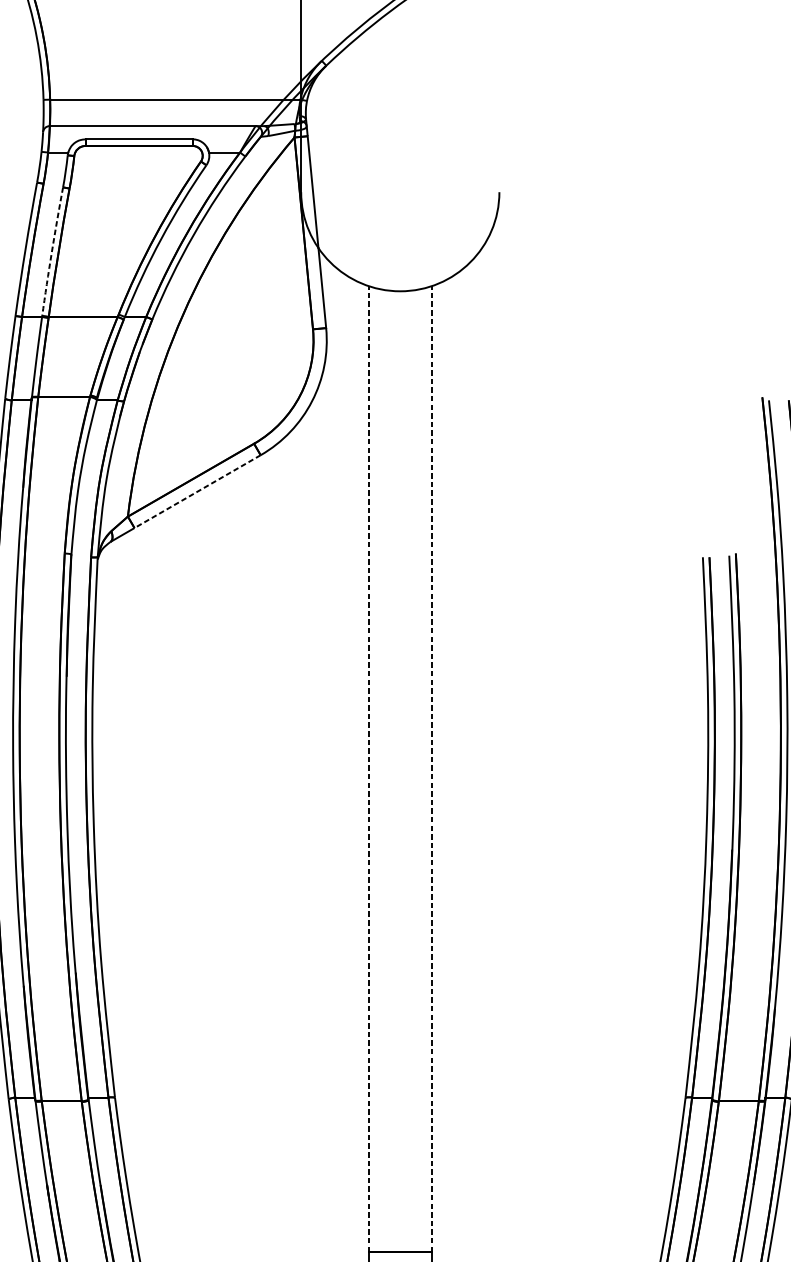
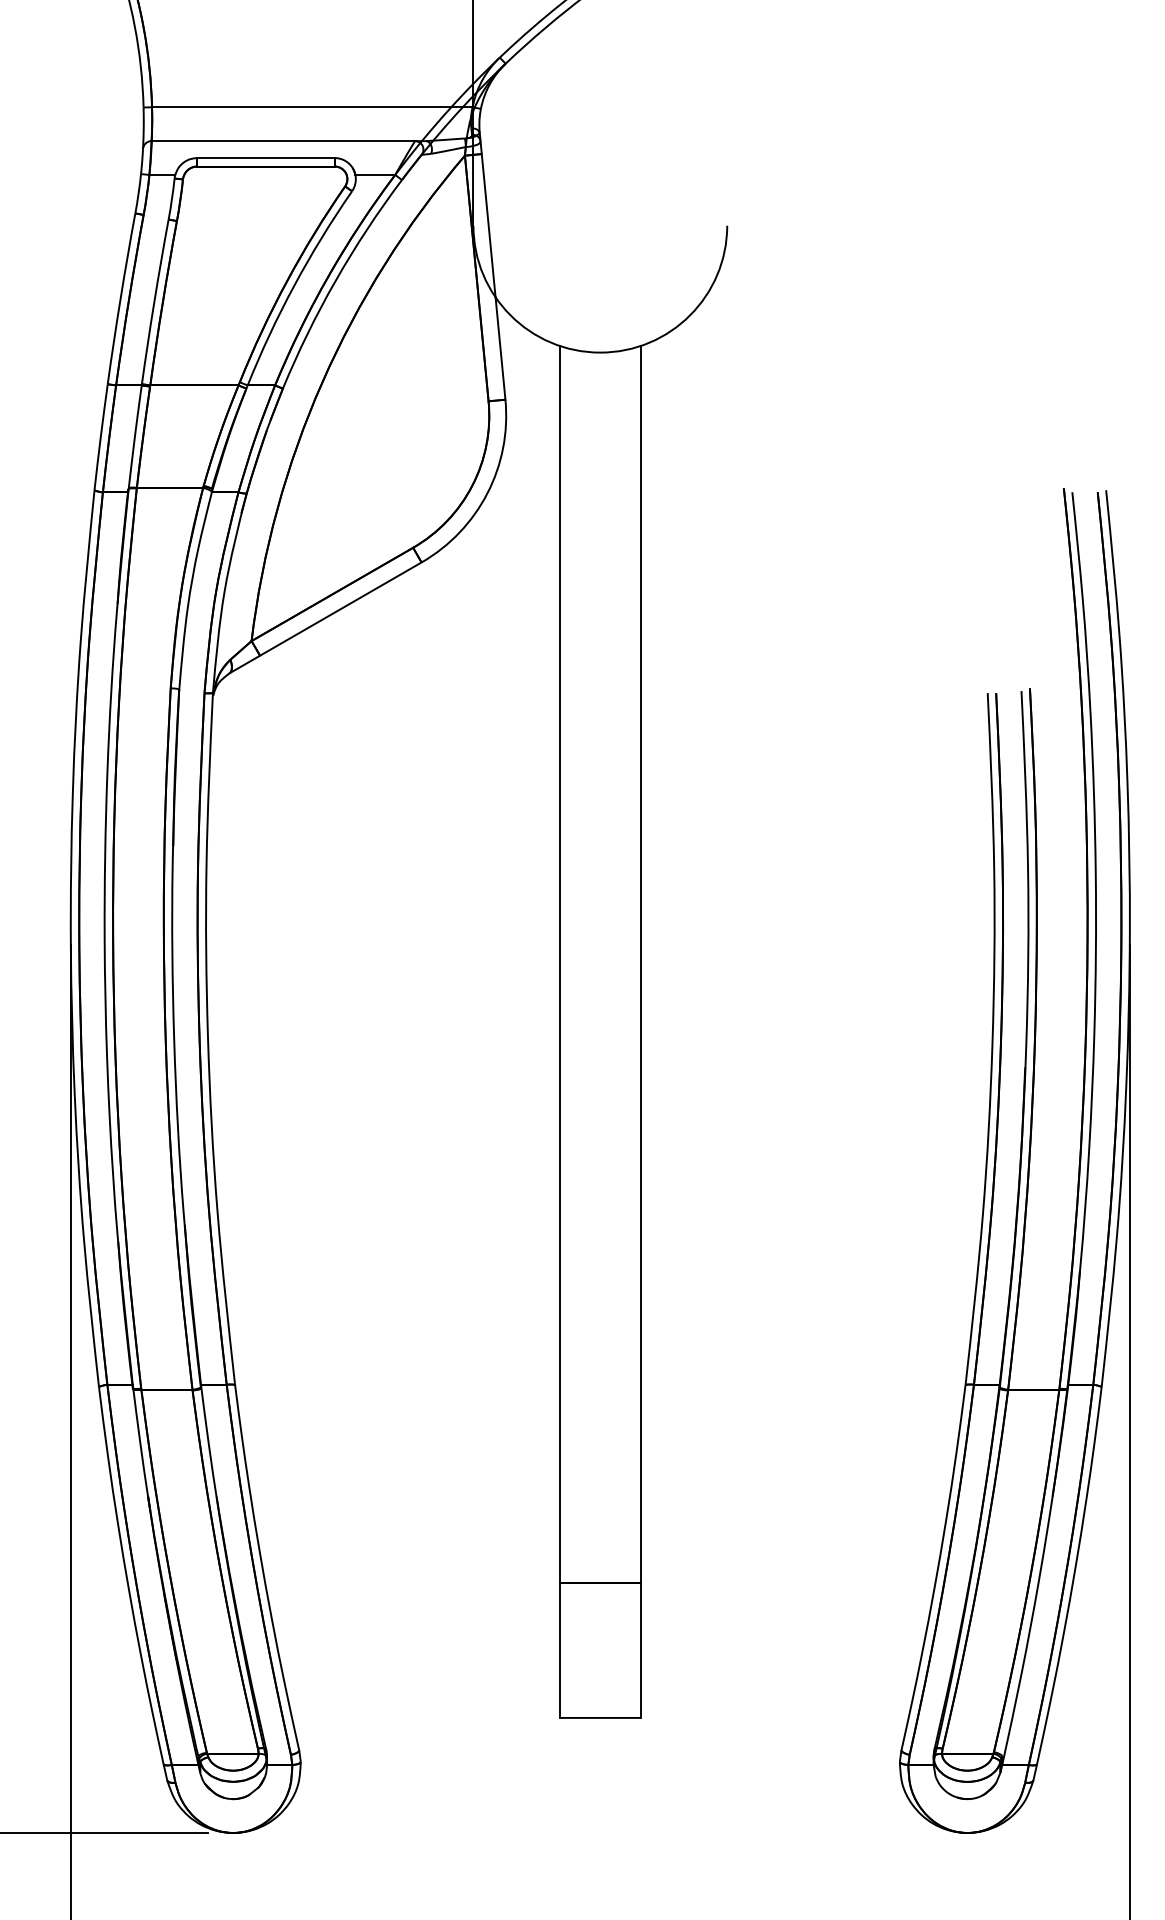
arc: (52, 252) -> (154, 302), dashed -> solid
line: (197, 491) -> (340, 609), dashed -> solid
line: (368, 768) -> (559, 963), dashed -> solid
line: (431, 768) -> (640, 963), dashed -> solid

